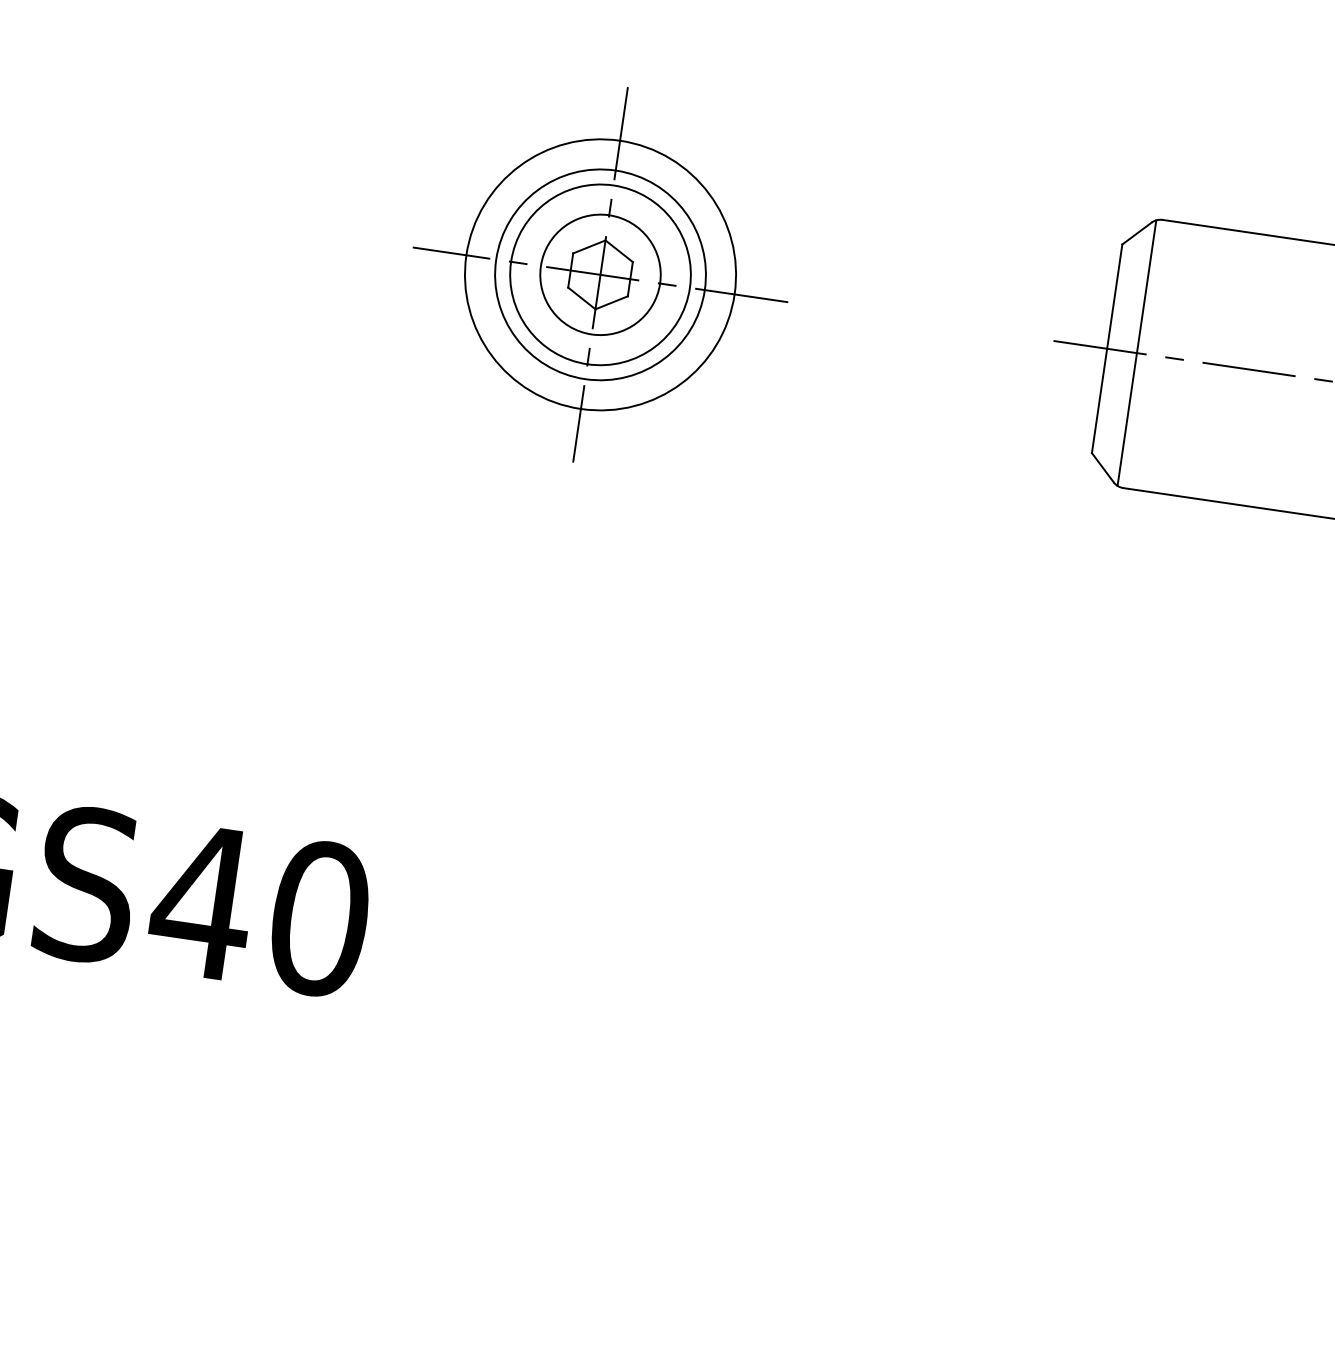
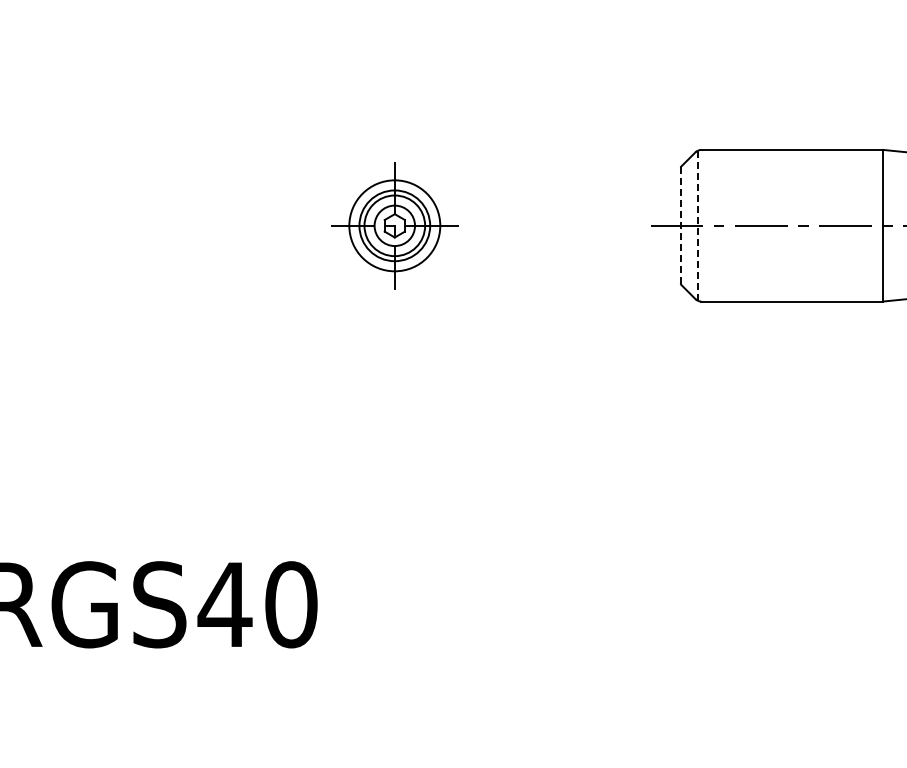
part: (600, 274) -> (394, 225), size x0.6
line: (1107, 348) -> (681, 225), solid -> dashed
line: (1135, 354) -> (697, 226), solid -> dashed

